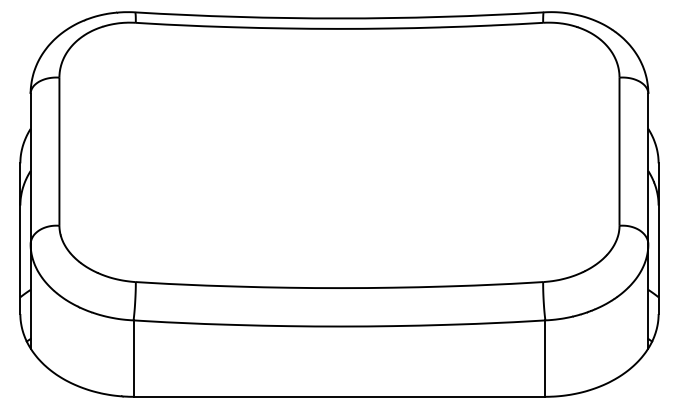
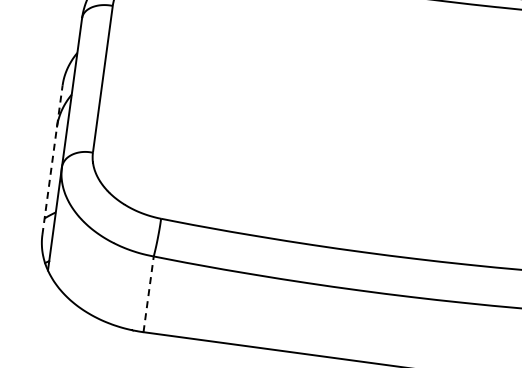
line: (20, 238) -> (52, 160), solid -> dashed
line: (133, 358) -> (148, 294), solid -> dashed

